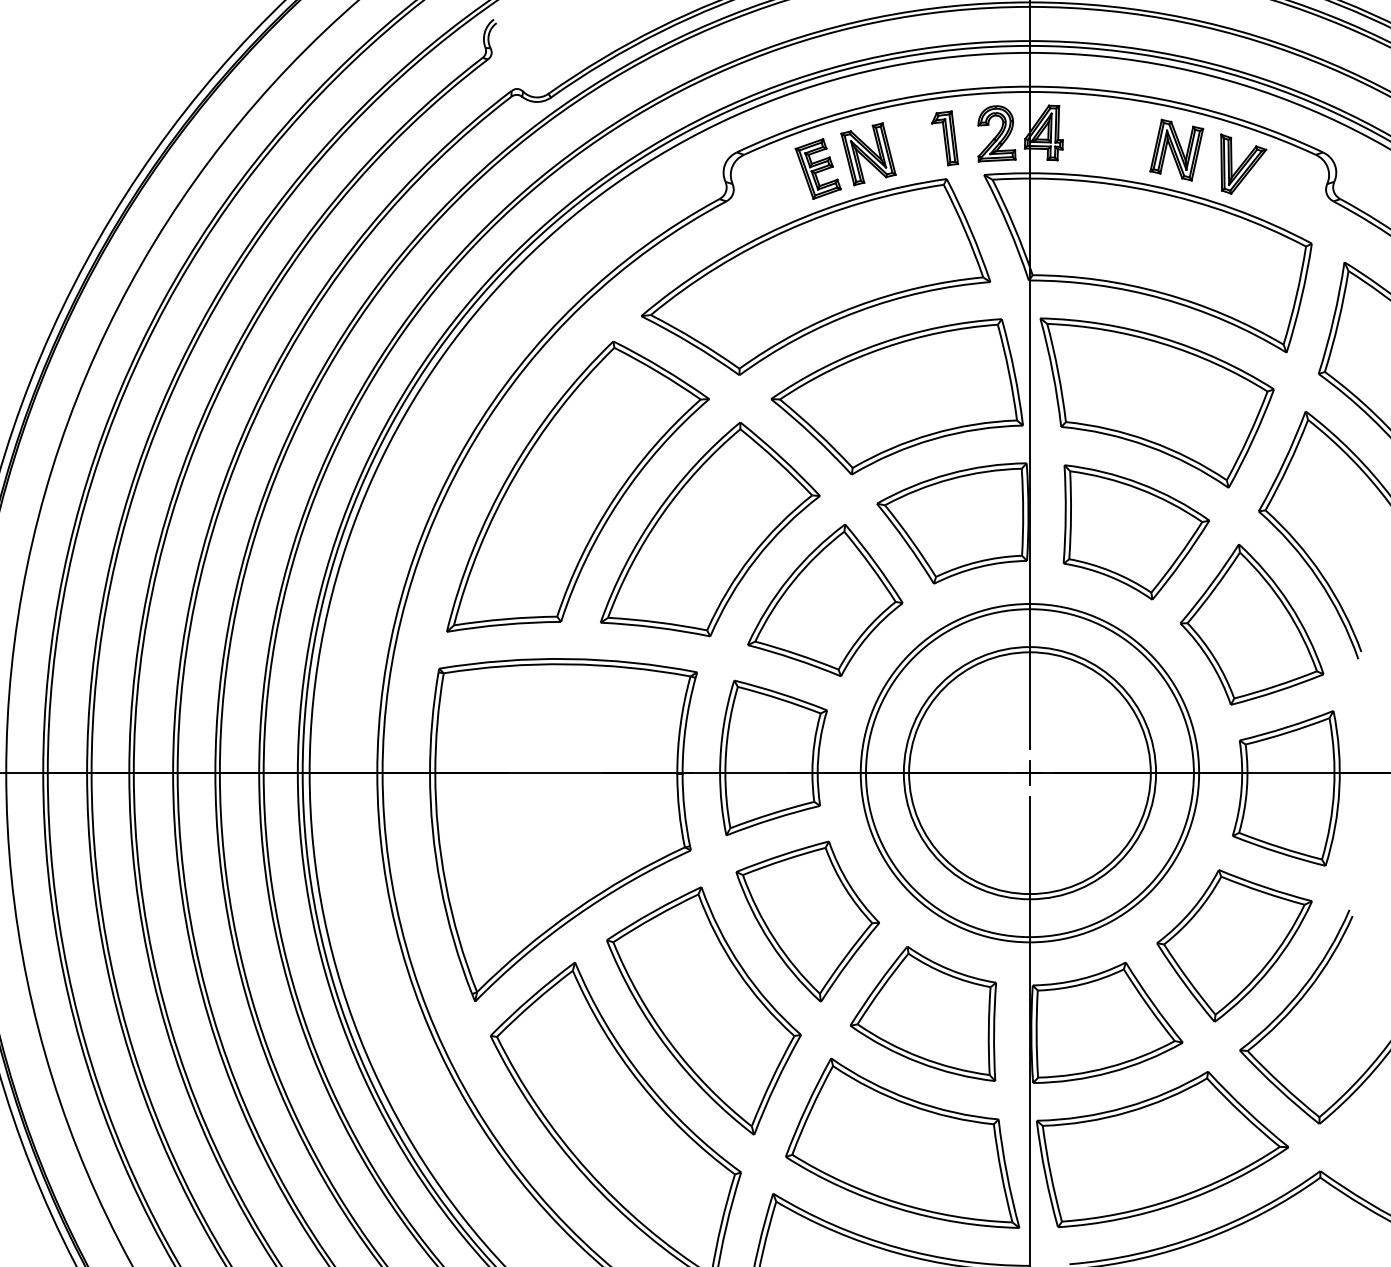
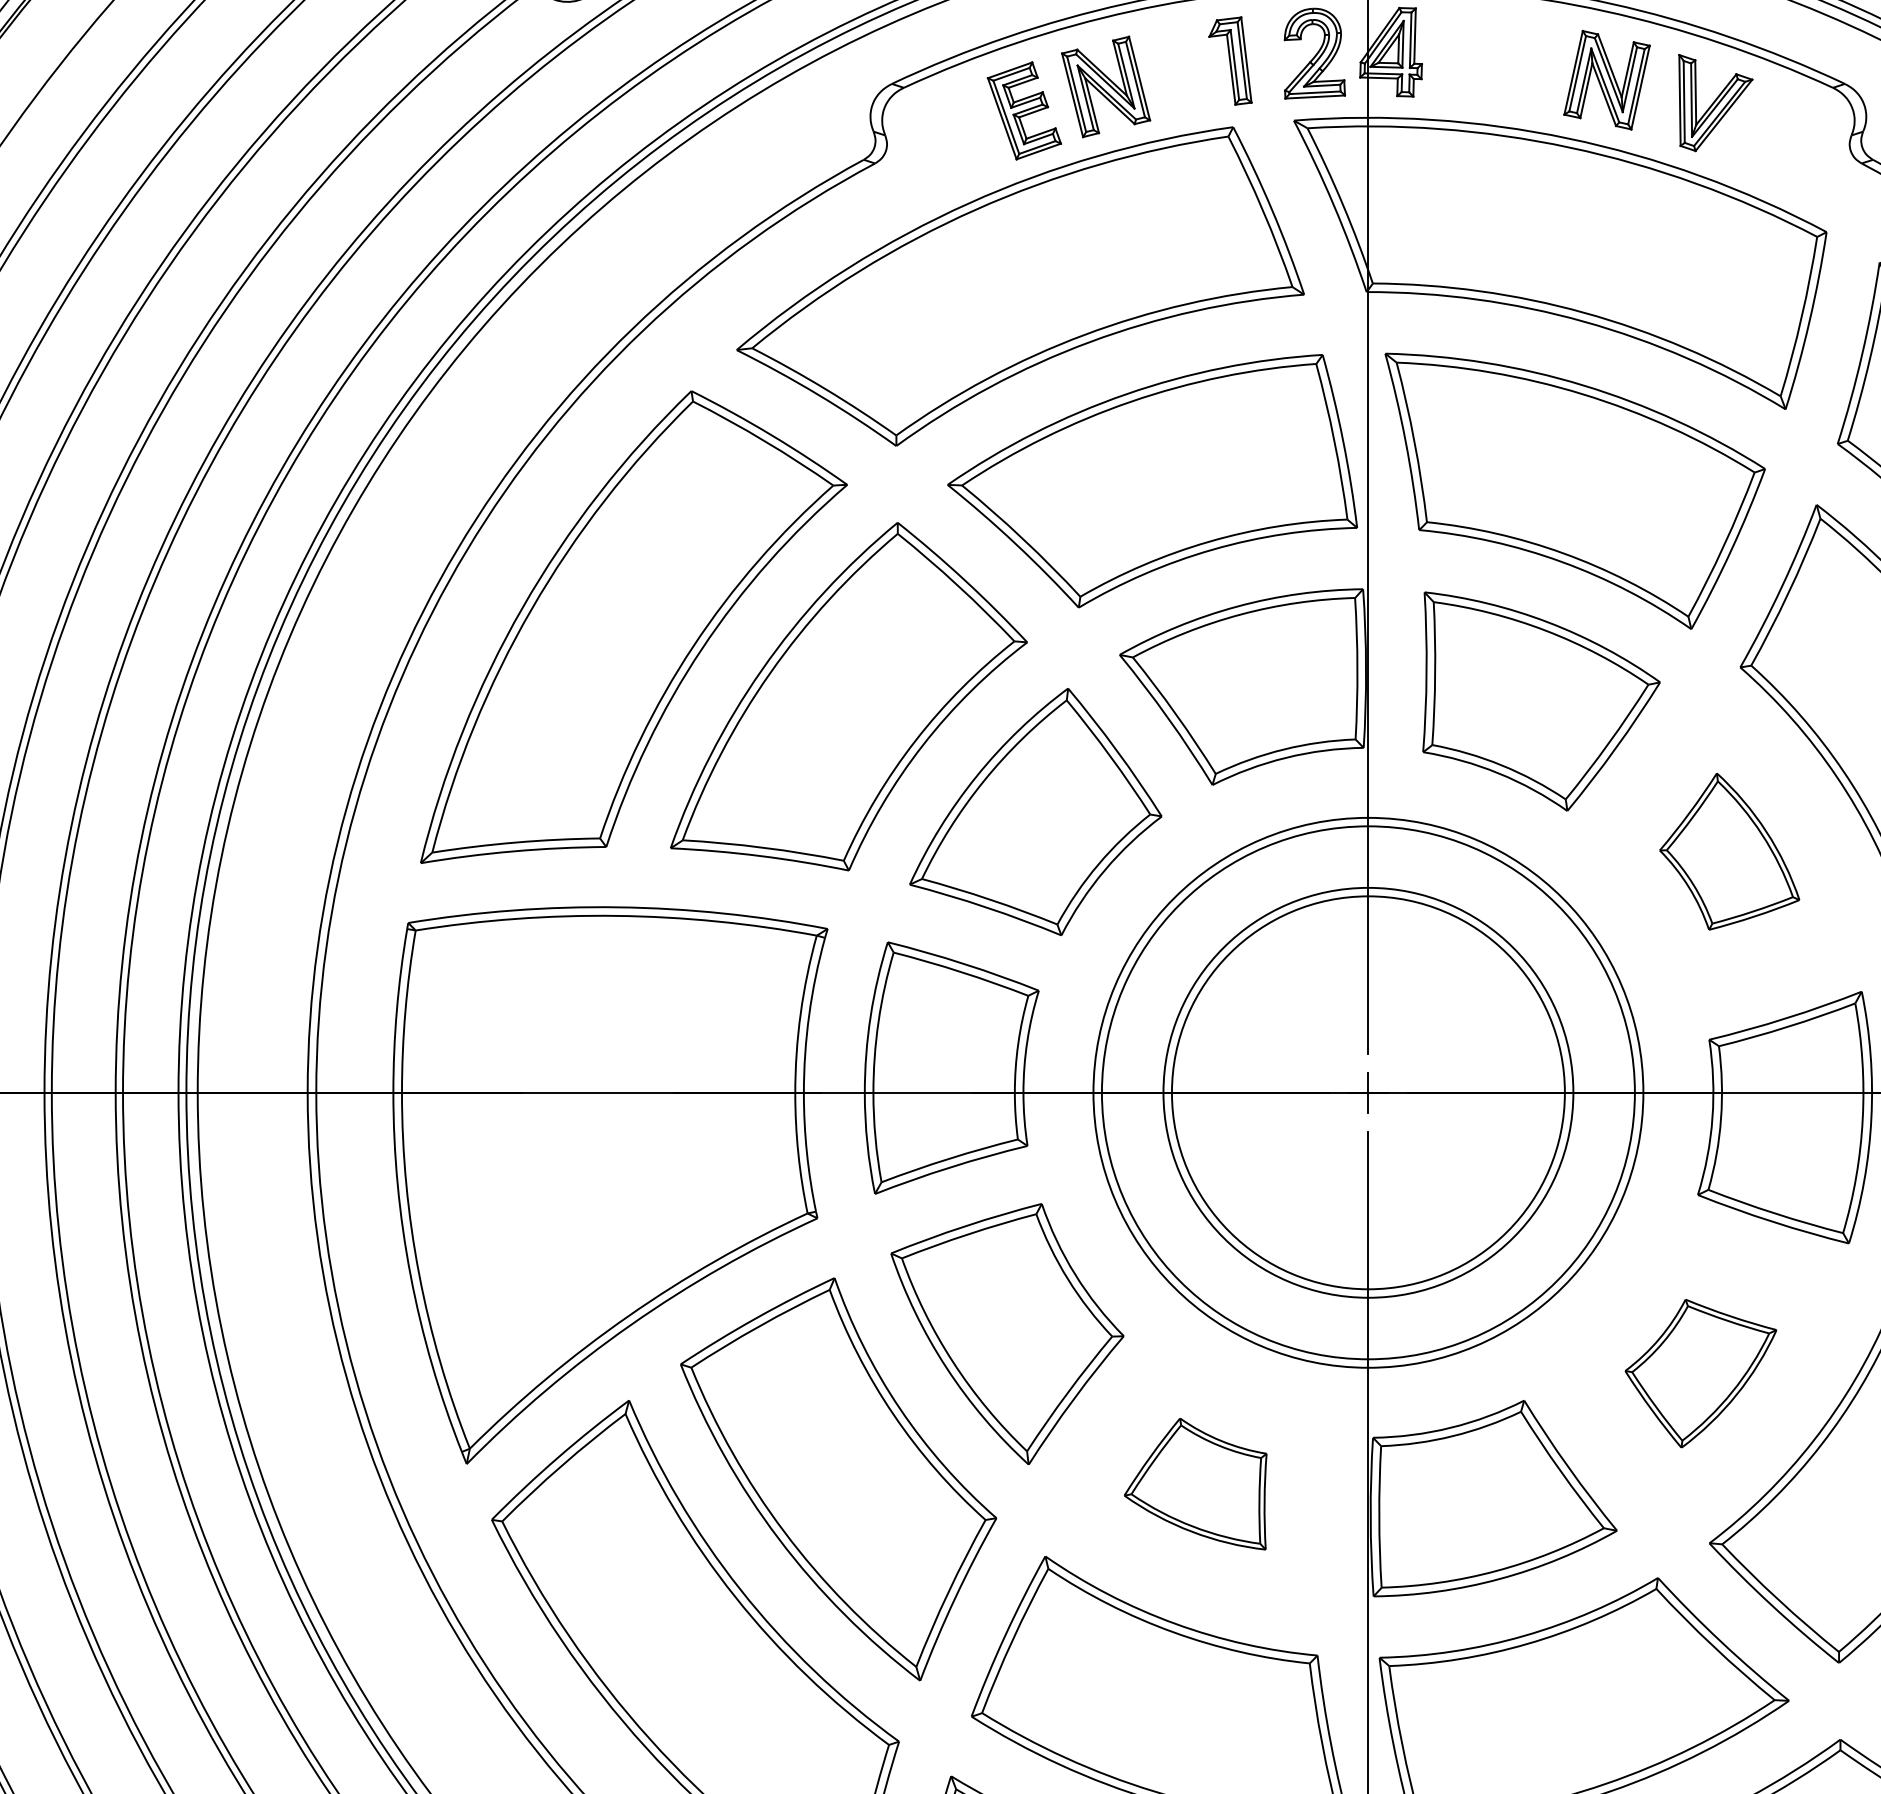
part: (1252, 624) -> (1730, 851), size x0.6
part: (1234, 945) -> (1700, 1372), size x0.6
part: (923, 1013) -> (1195, 1483), size x0.6

